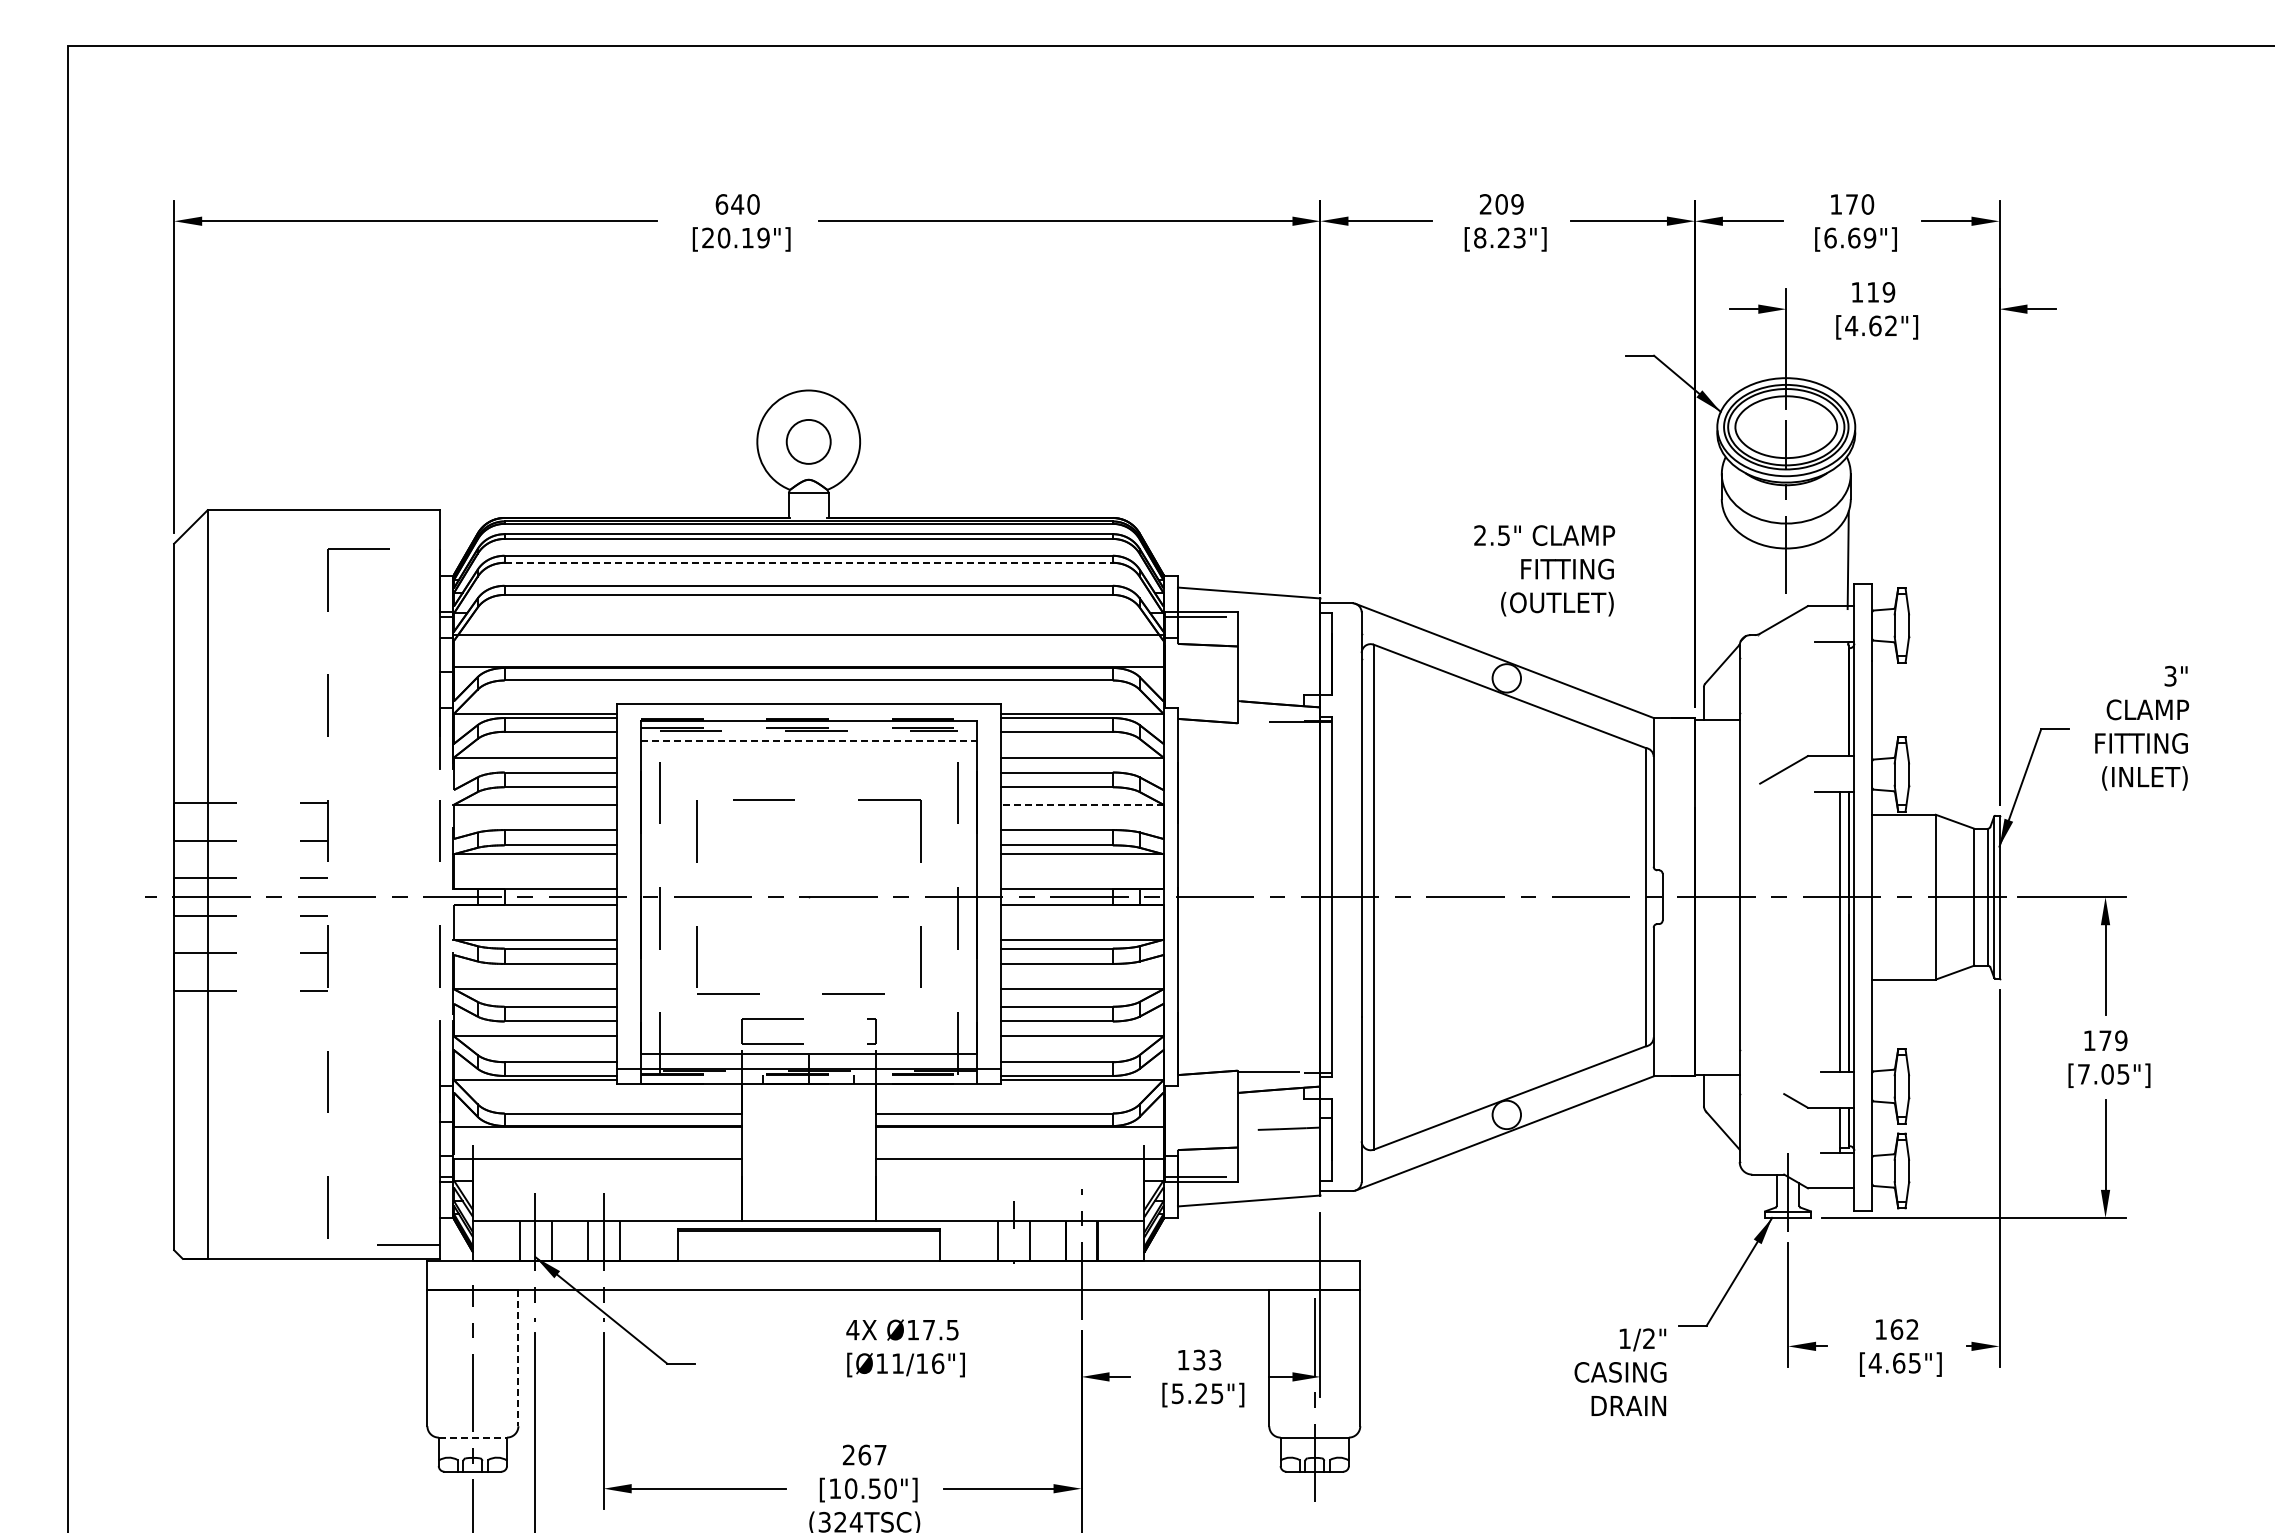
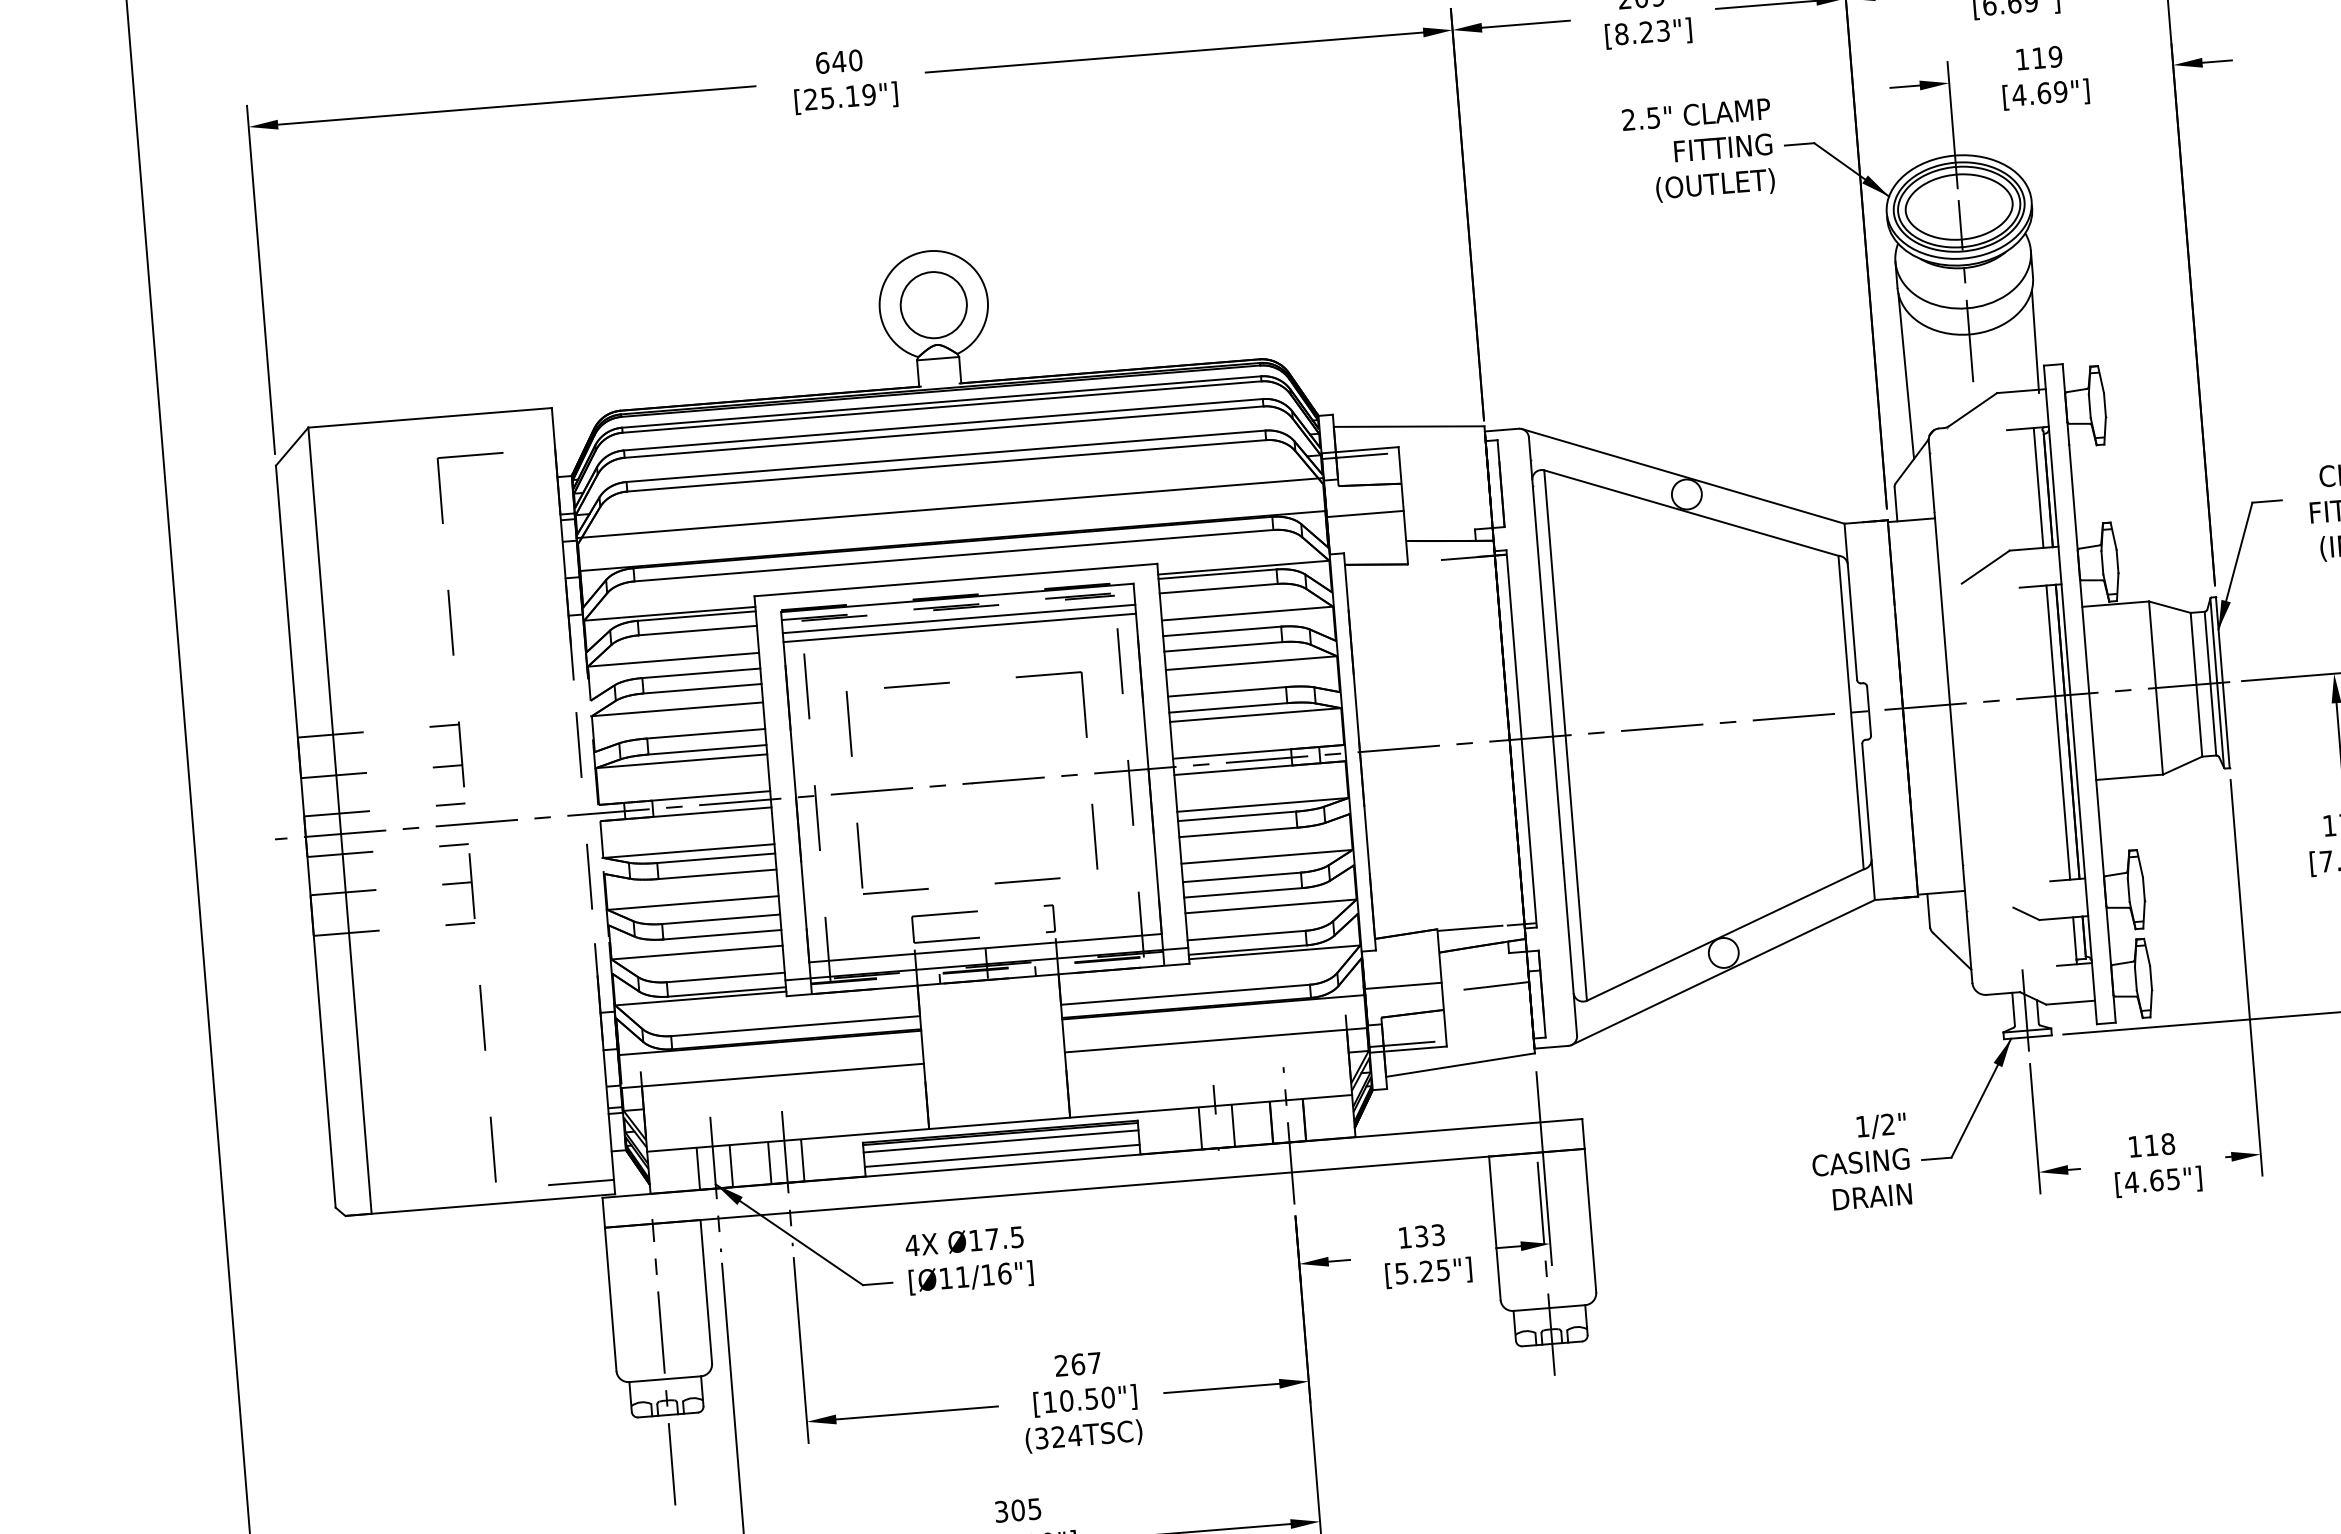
text: (723, 237) -> (827, 97), [20.19"] -> [25.19"]
text: (1891, 325) -> (2061, 91), [4.62"] -> [4.69"]
circle: (808, 441) -> (933, 304), size x1.43
line: (809, 562) -> (944, 431), dashed -> solid
text: (1544, 570) -> (1699, 151), moved
line: (1723, 583) -> (1906, 376), added
line: (1200, 672) -> (1364, 514), added
line: (1840, 698) -> (2039, 487), added
line: (808, 740) -> (958, 618), dashed -> solid
line: (808, 749) -> (959, 628), added
line: (1081, 804) -> (1250, 662), dashed -> solid
line: (1200, 1121) -> (1402, 985), added
line: (808, 1238) -> (1000, 1141), added
line: (808, 1251) -> (1001, 1155), added
text: (1904, 1329) -> (2159, 1144), 162 -> 118
text: (905, 1348) -> (969, 1260), moved
line: (518, 1358) -> (706, 1292), dashed -> solid
text: (1620, 1371) -> (1860, 1161), moved
line: (473, 1437) -> (665, 1379), dashed -> solid

